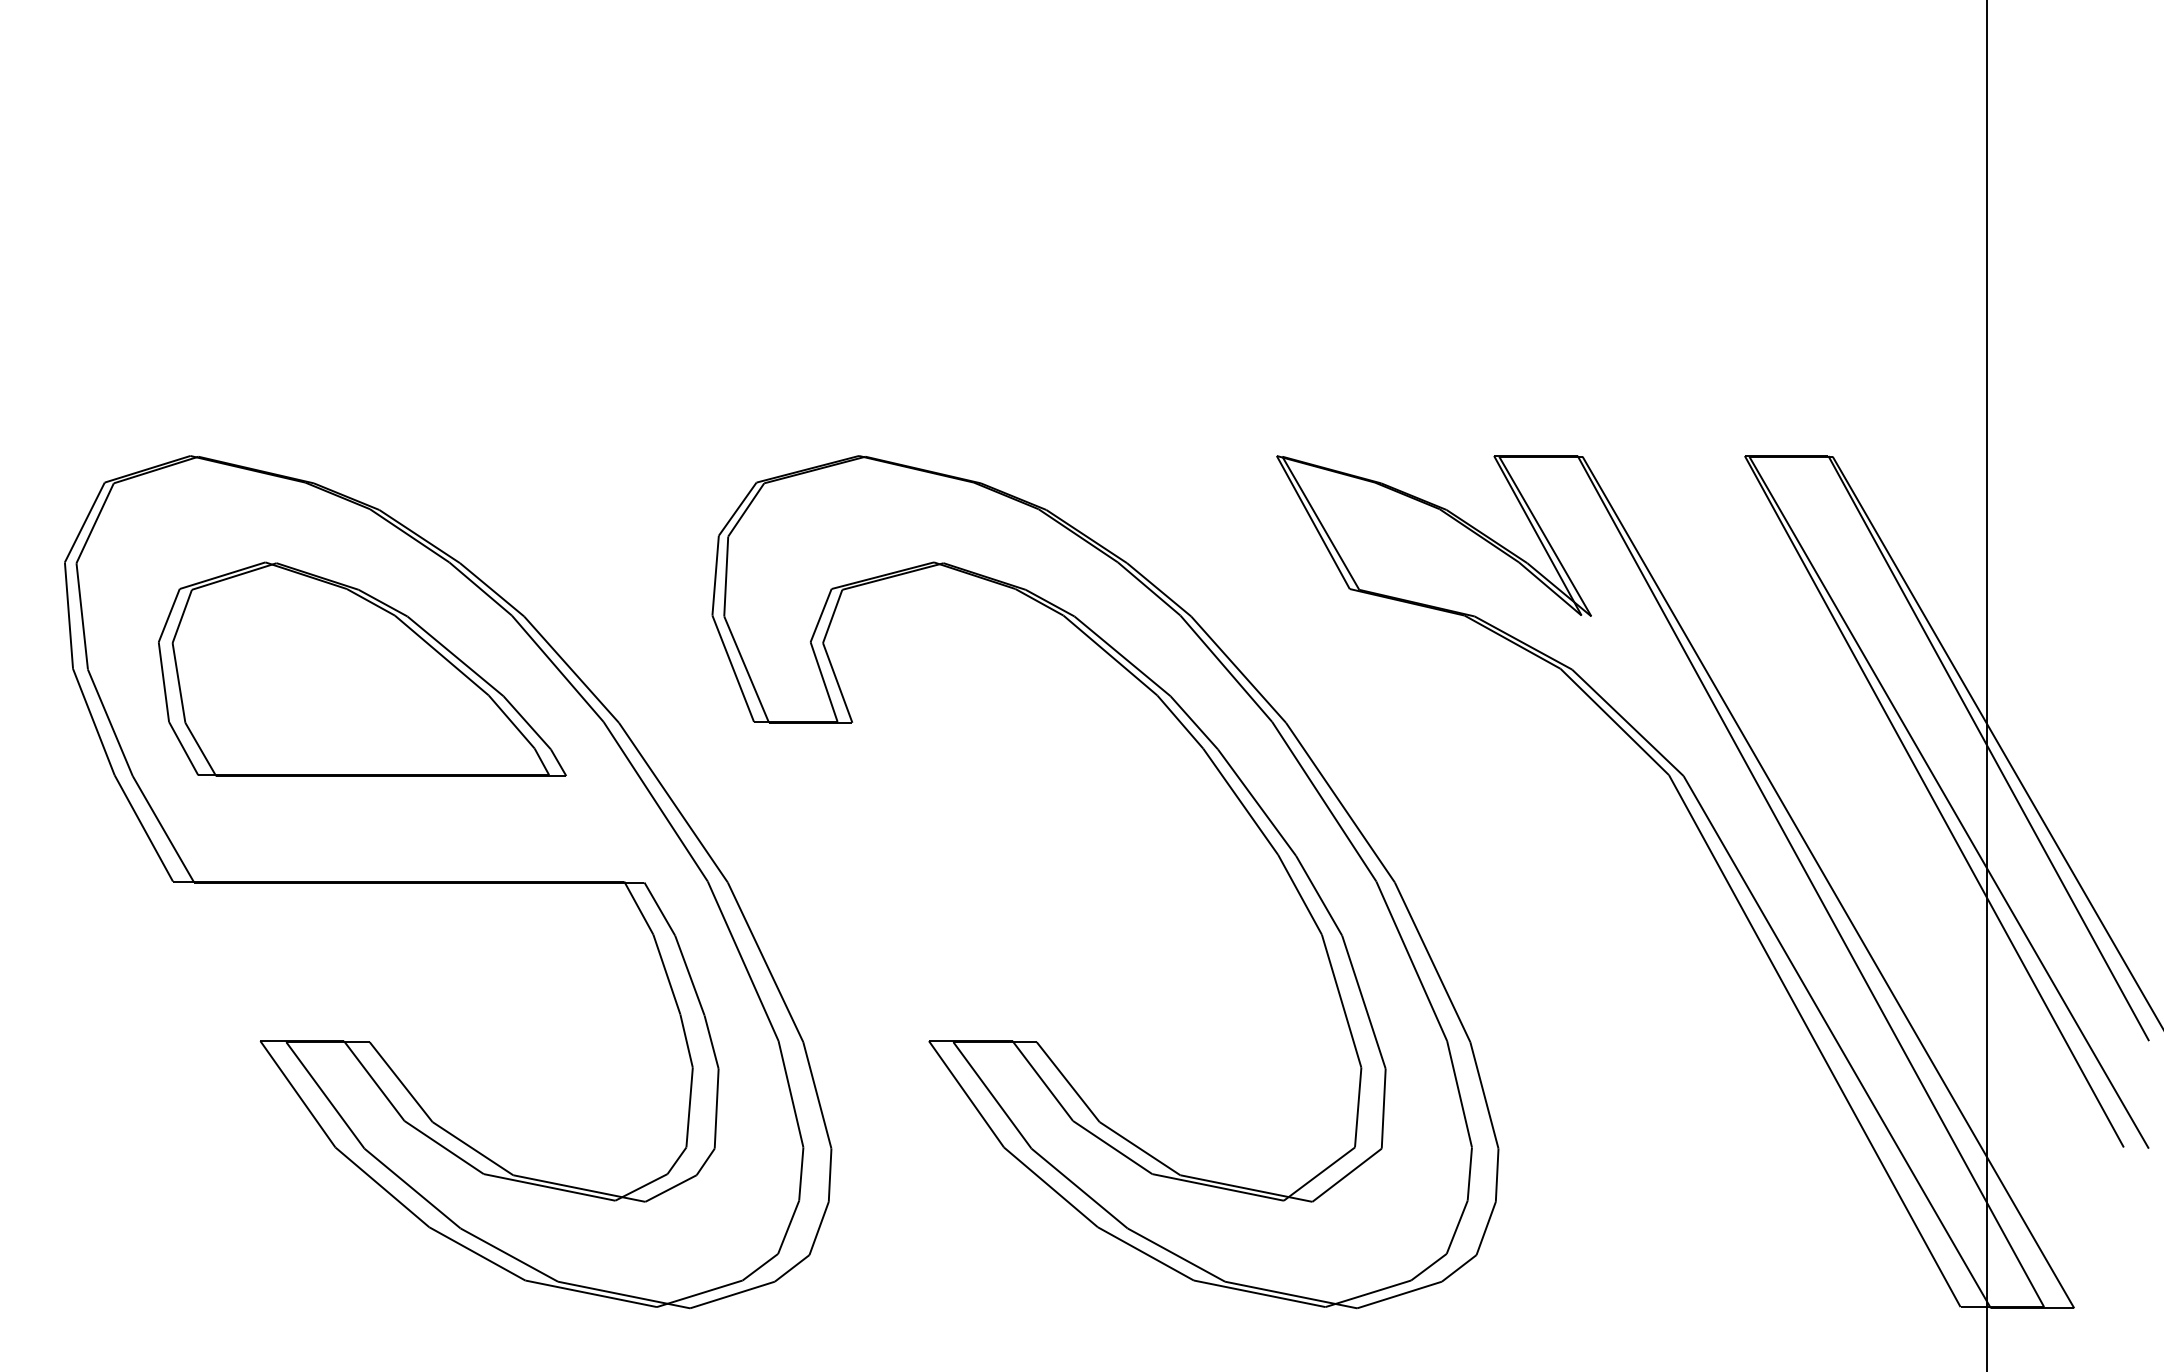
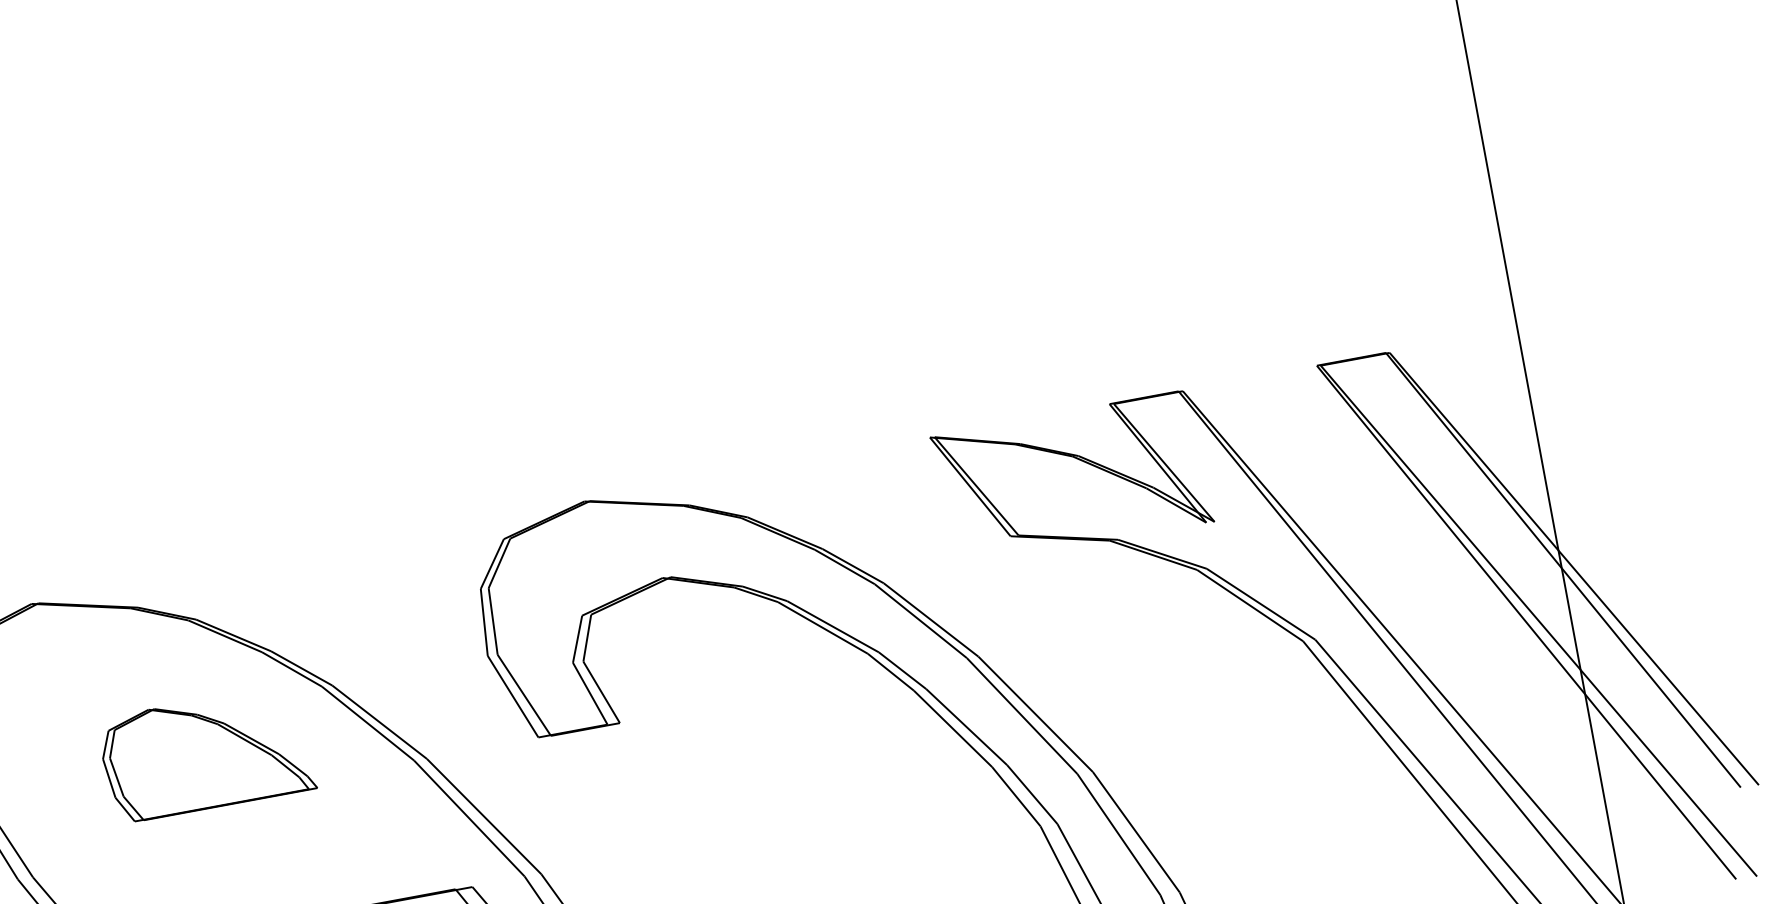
part: (362, 668) -> (206, 753), size x0.6

